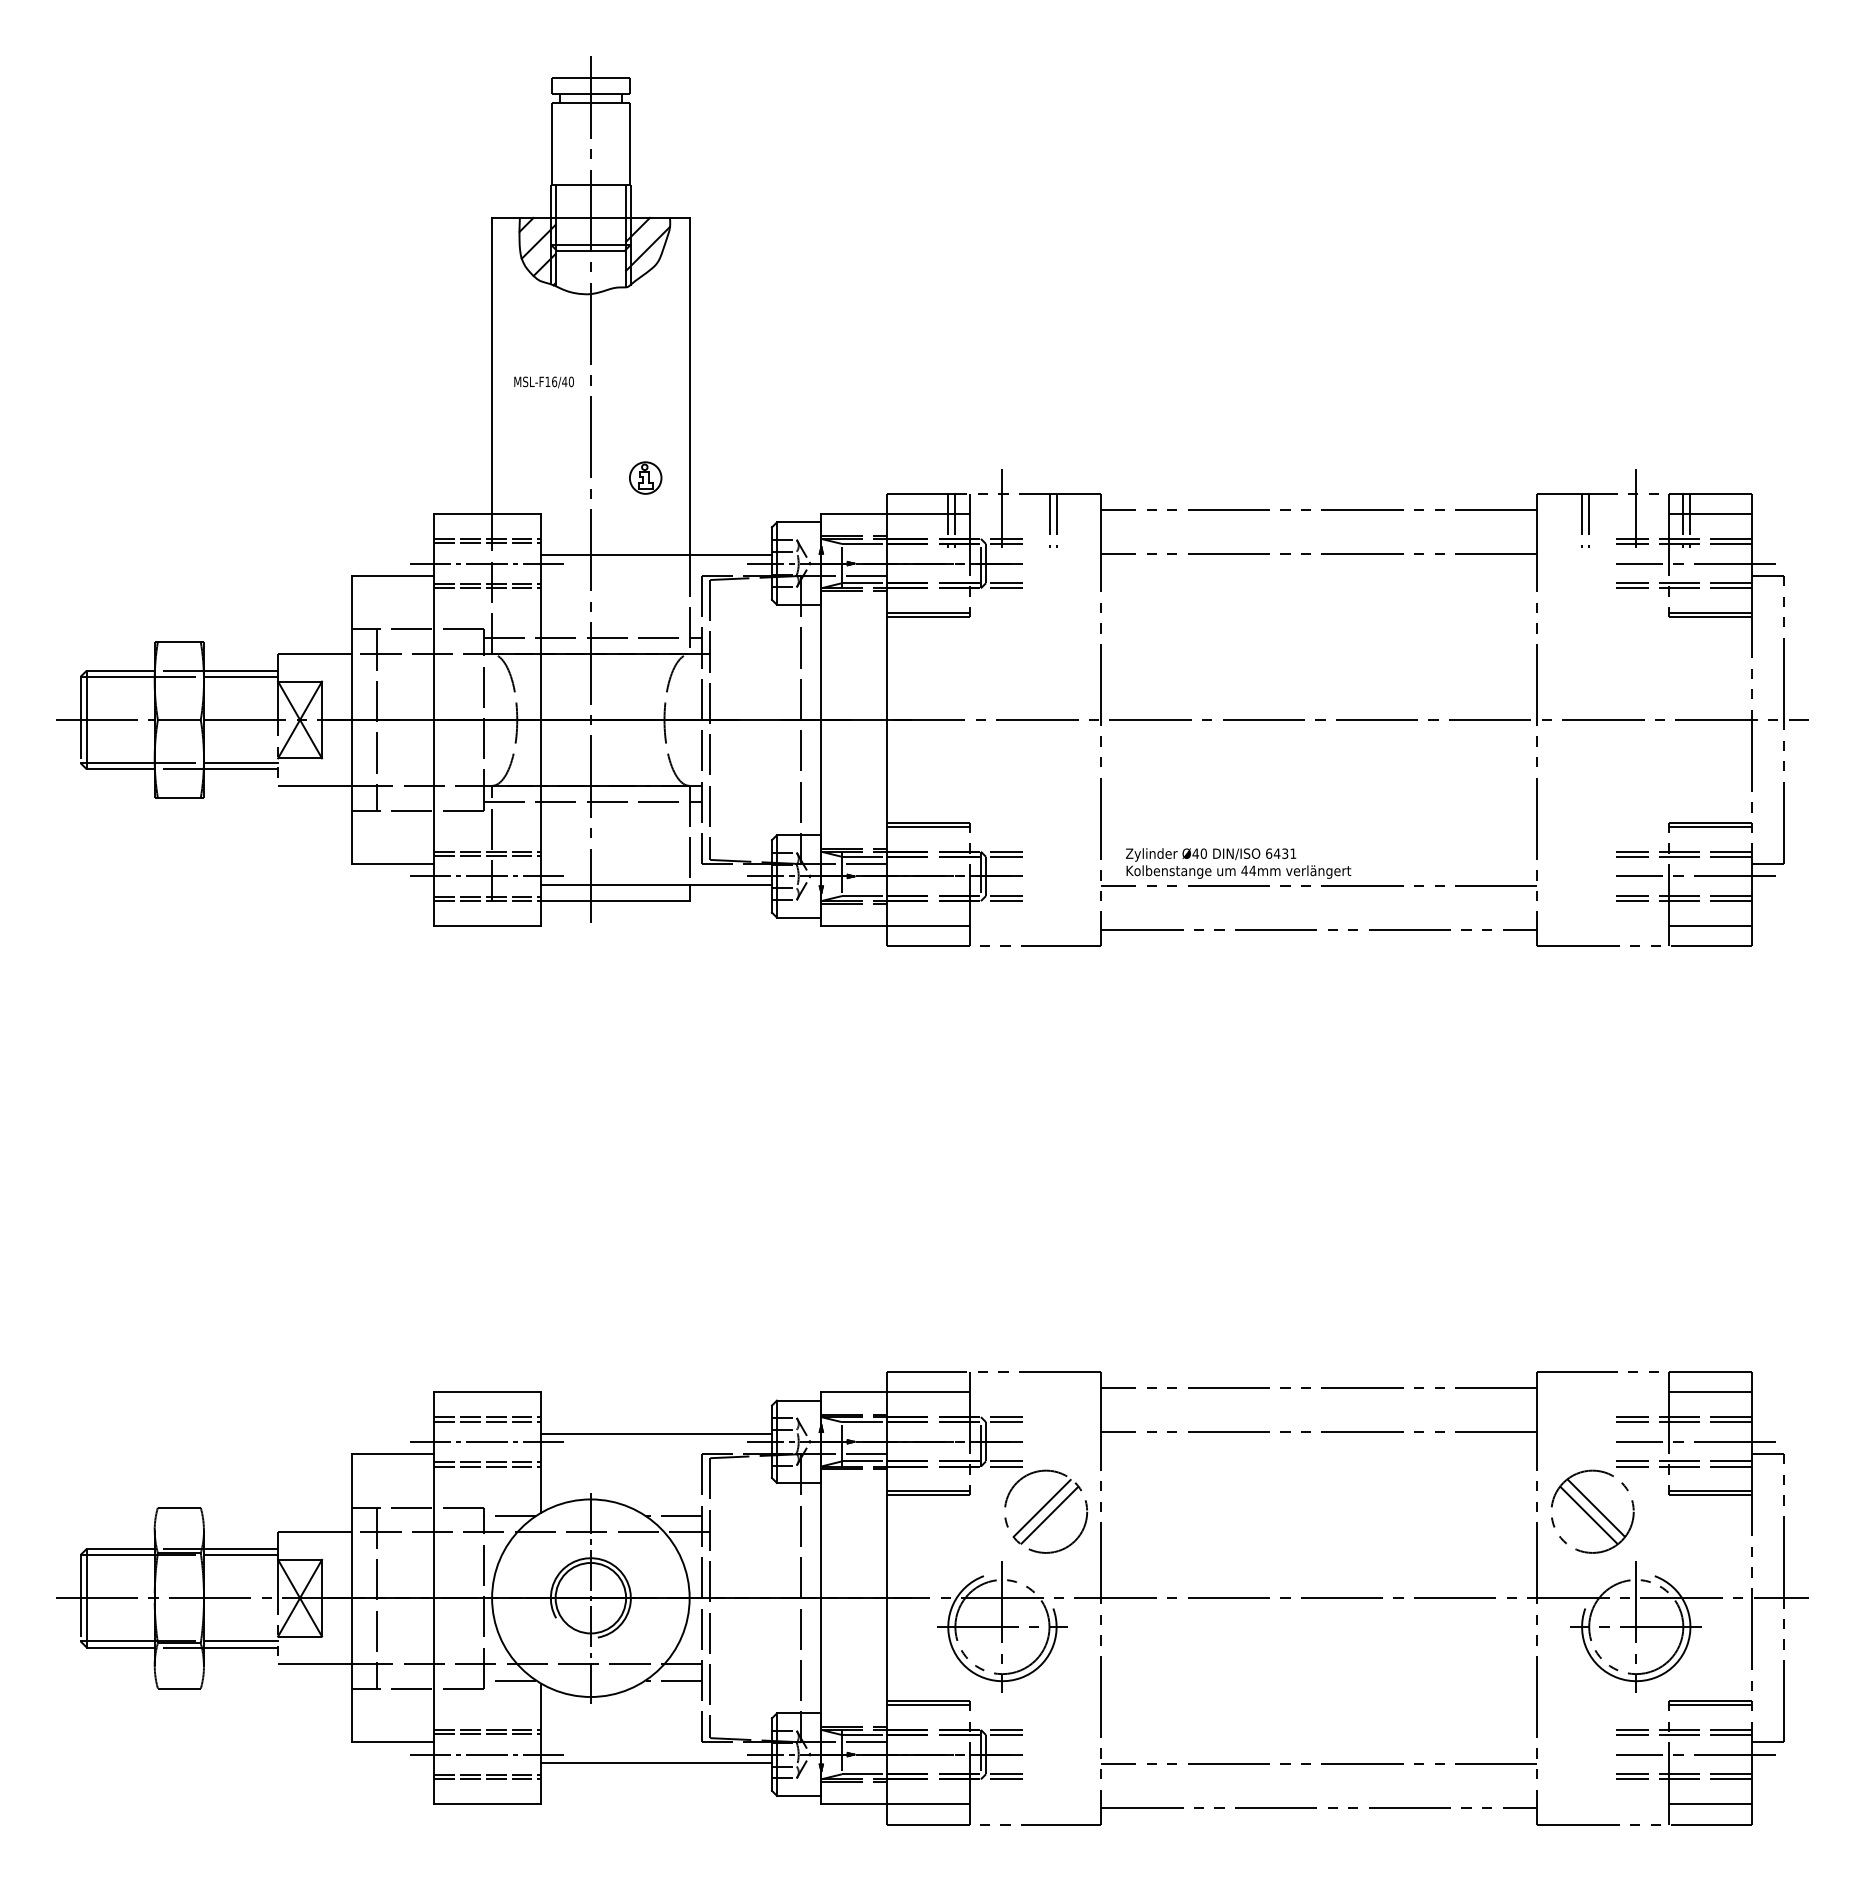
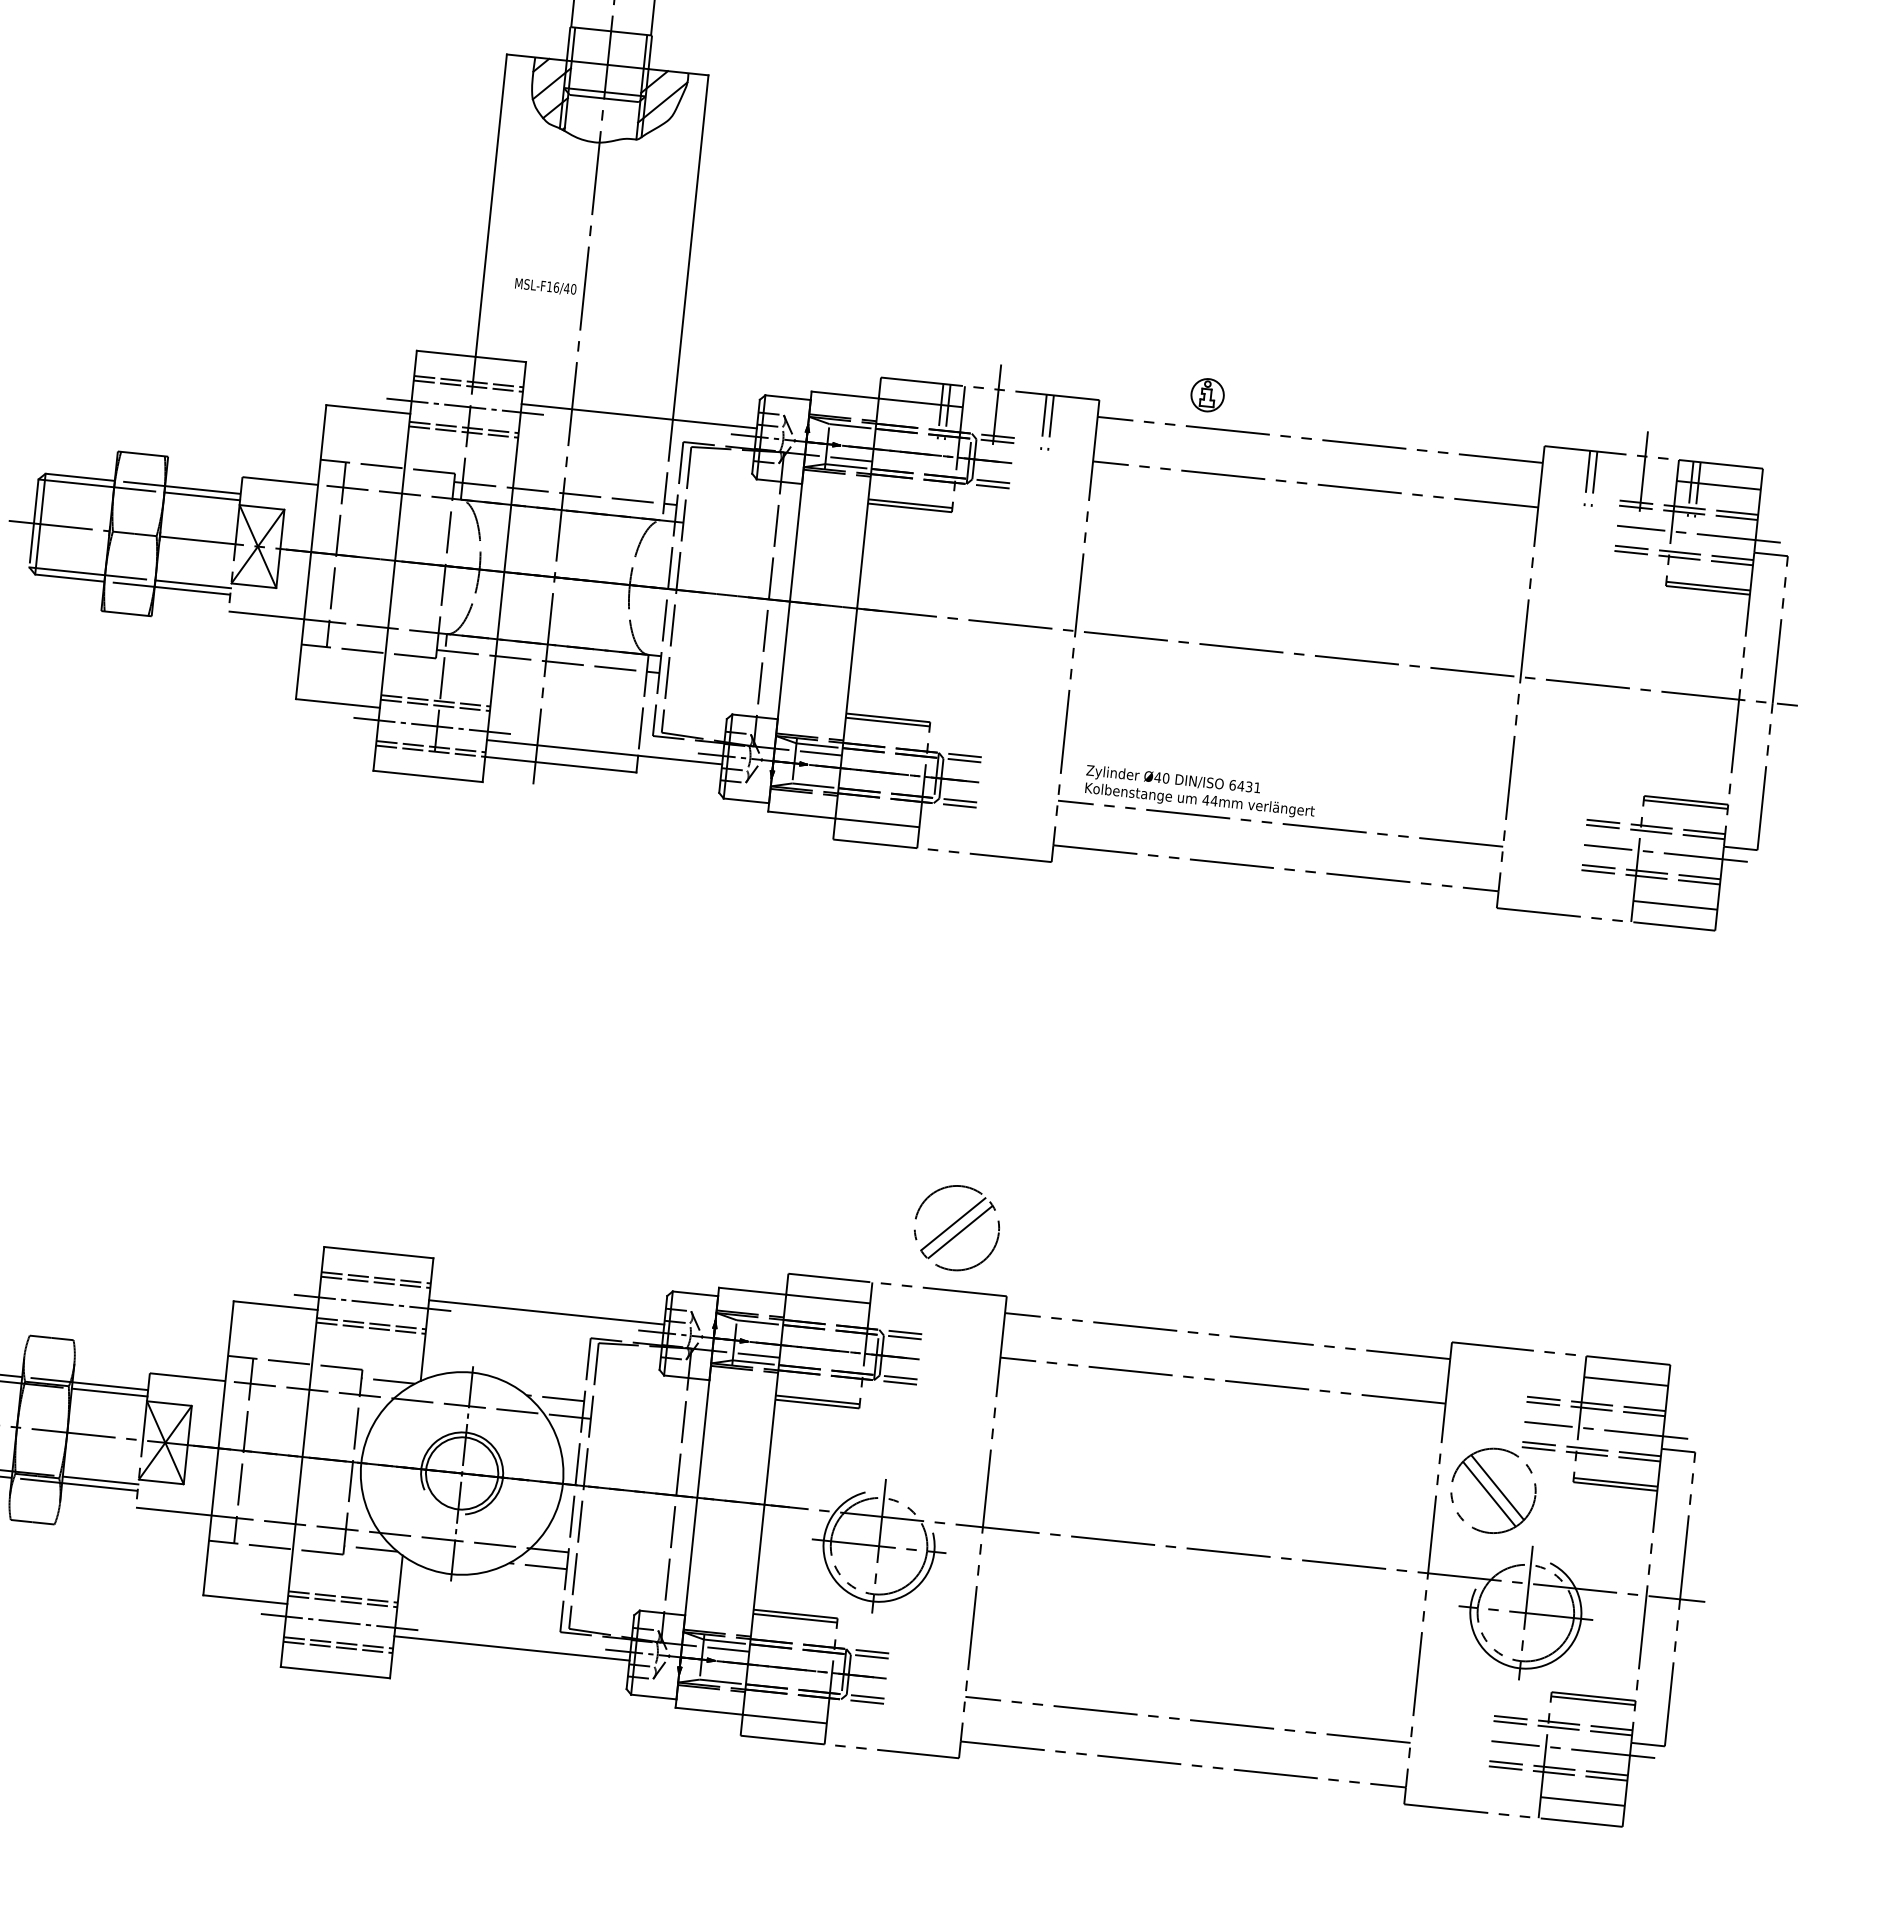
text: (543, 382) -> (545, 286), moved
part: (645, 477) -> (1207, 394), moved
part: (1046, 1511) -> (957, 1227), moved

